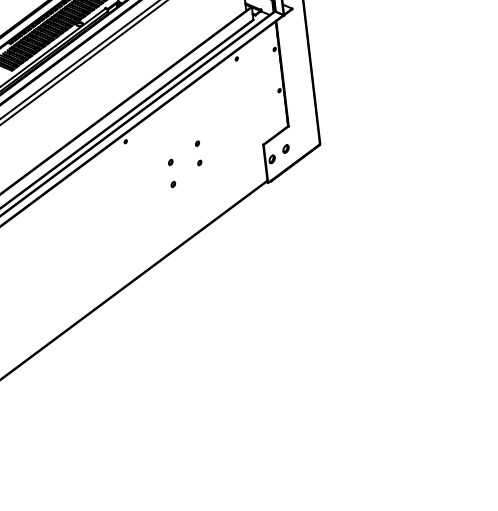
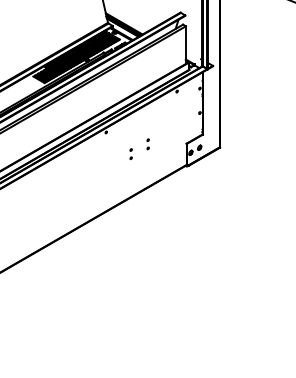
part: (197, 153) -> (147, 144), size x0.71
part: (170, 172) -> (130, 153), size x0.62

